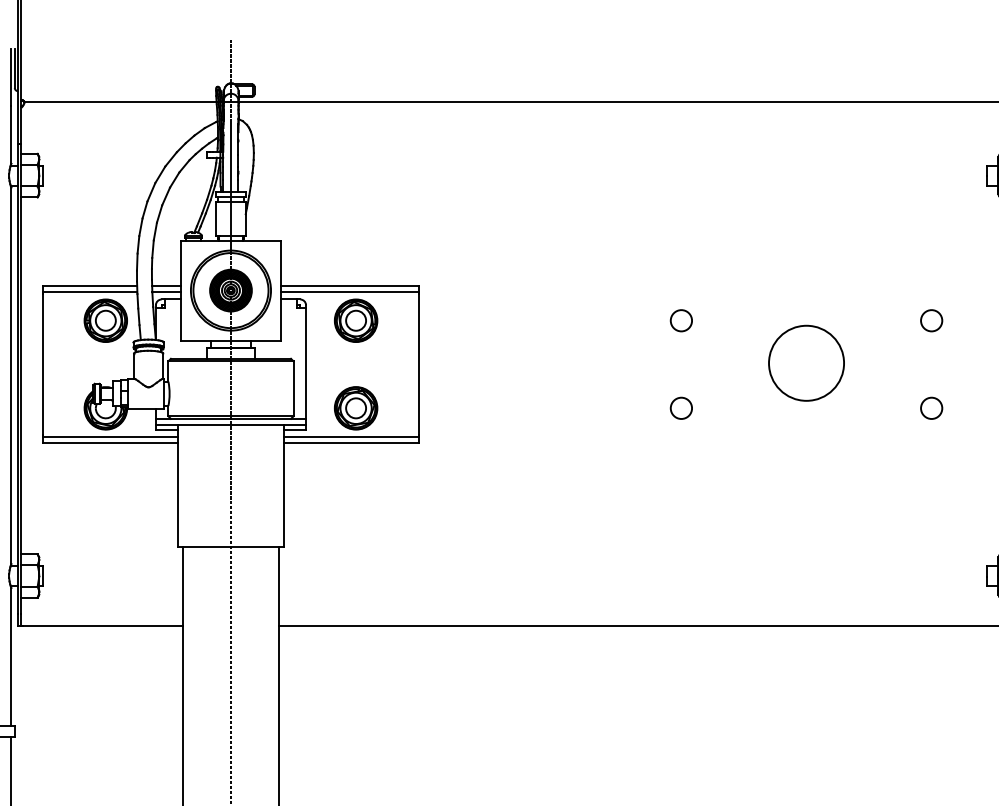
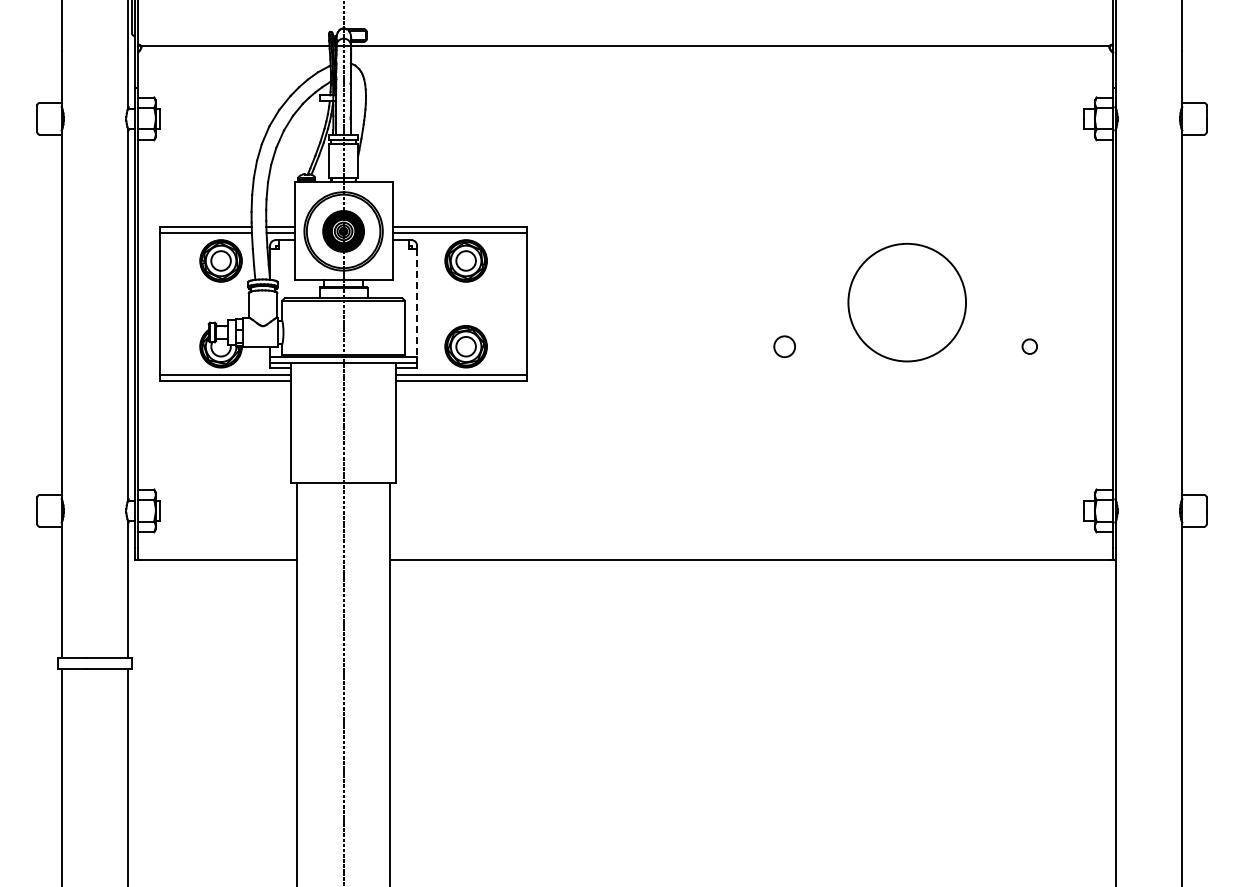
circle: (681, 320) -> (784, 260), removed
circle: (931, 320) -> (1029, 260), removed
circle: (805, 363) -> (906, 302), size x1.6
line: (306, 364) -> (417, 303), solid -> dashed
circle: (931, 408) -> (1029, 346), size x0.7

